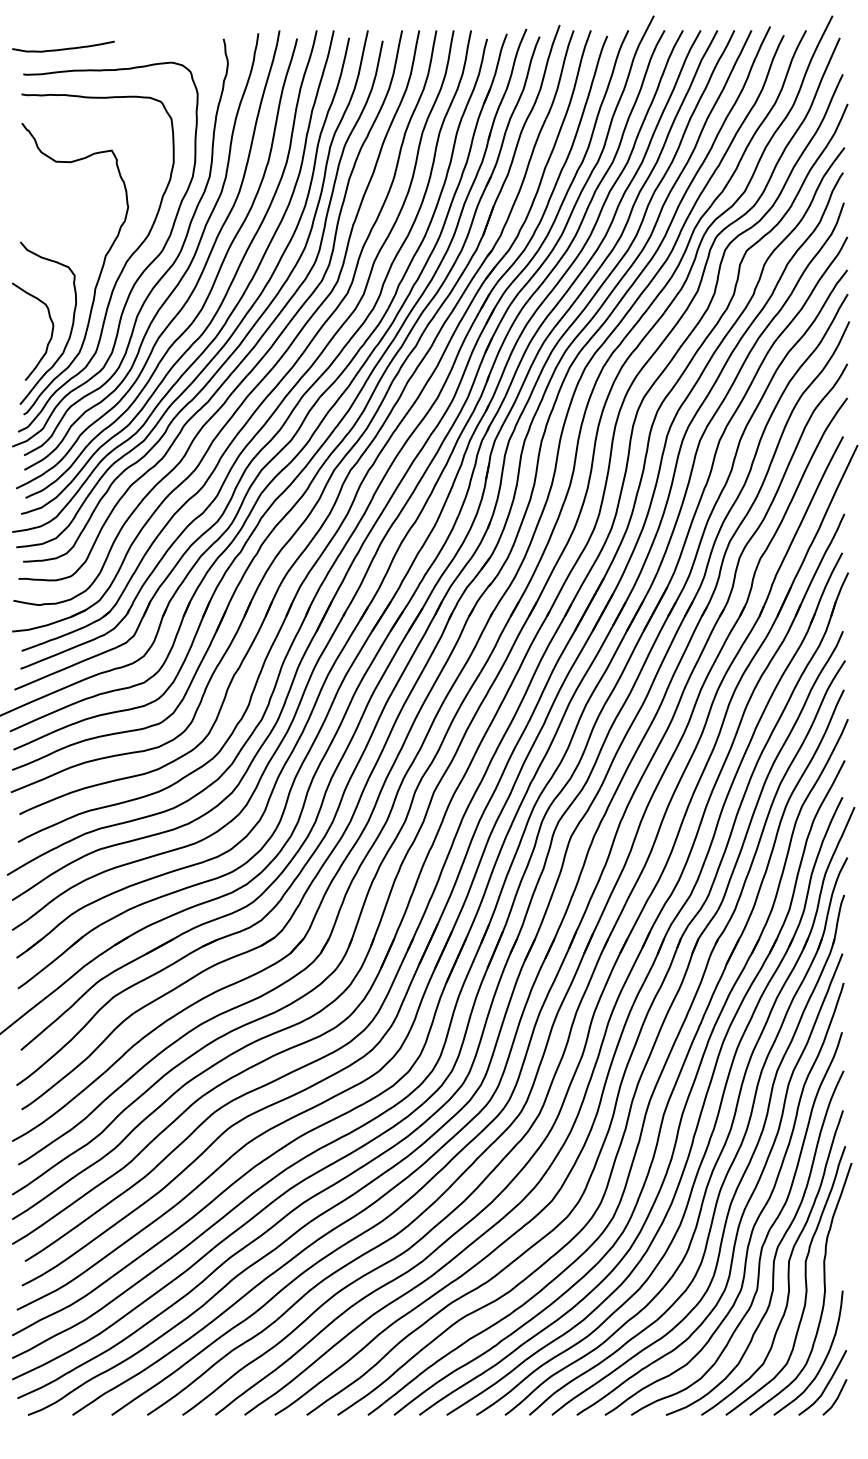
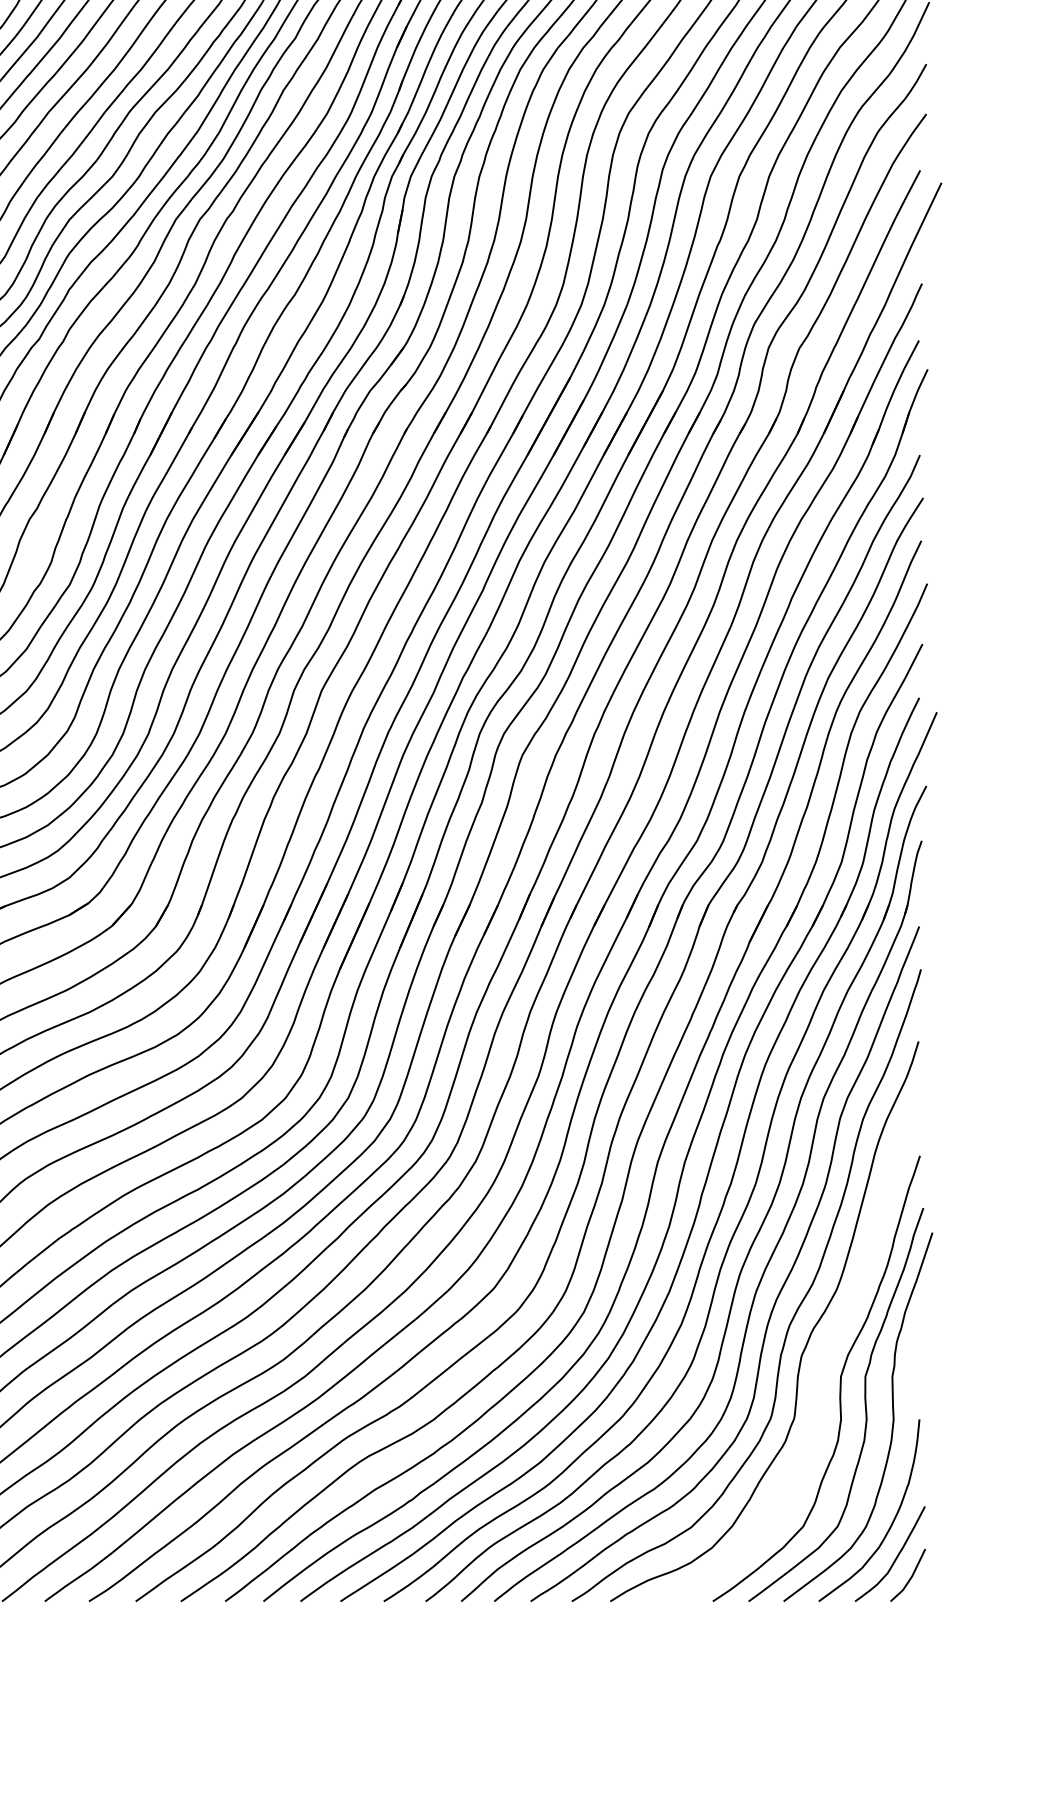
curve: (775, 1250) -> (821, 1360), removed

